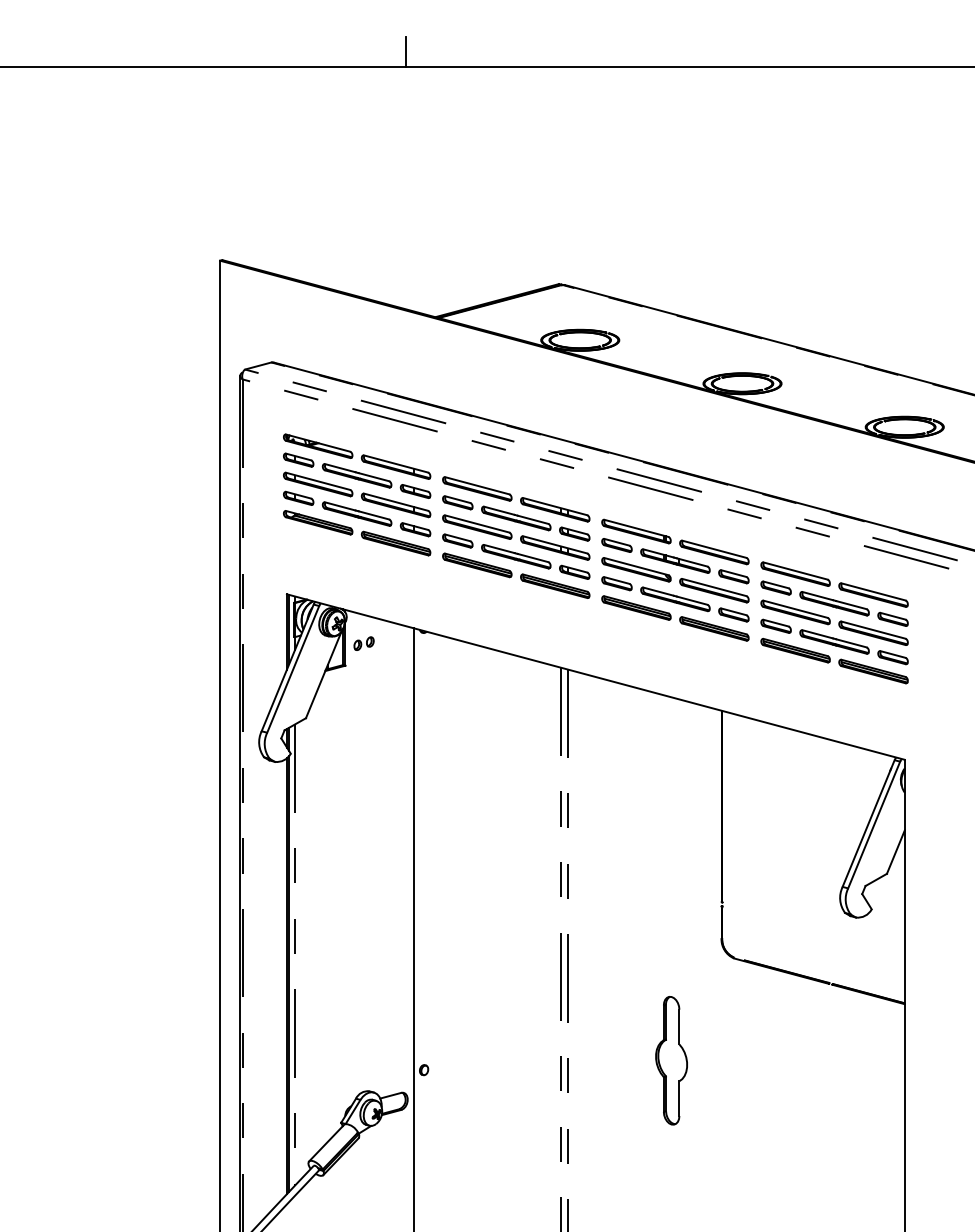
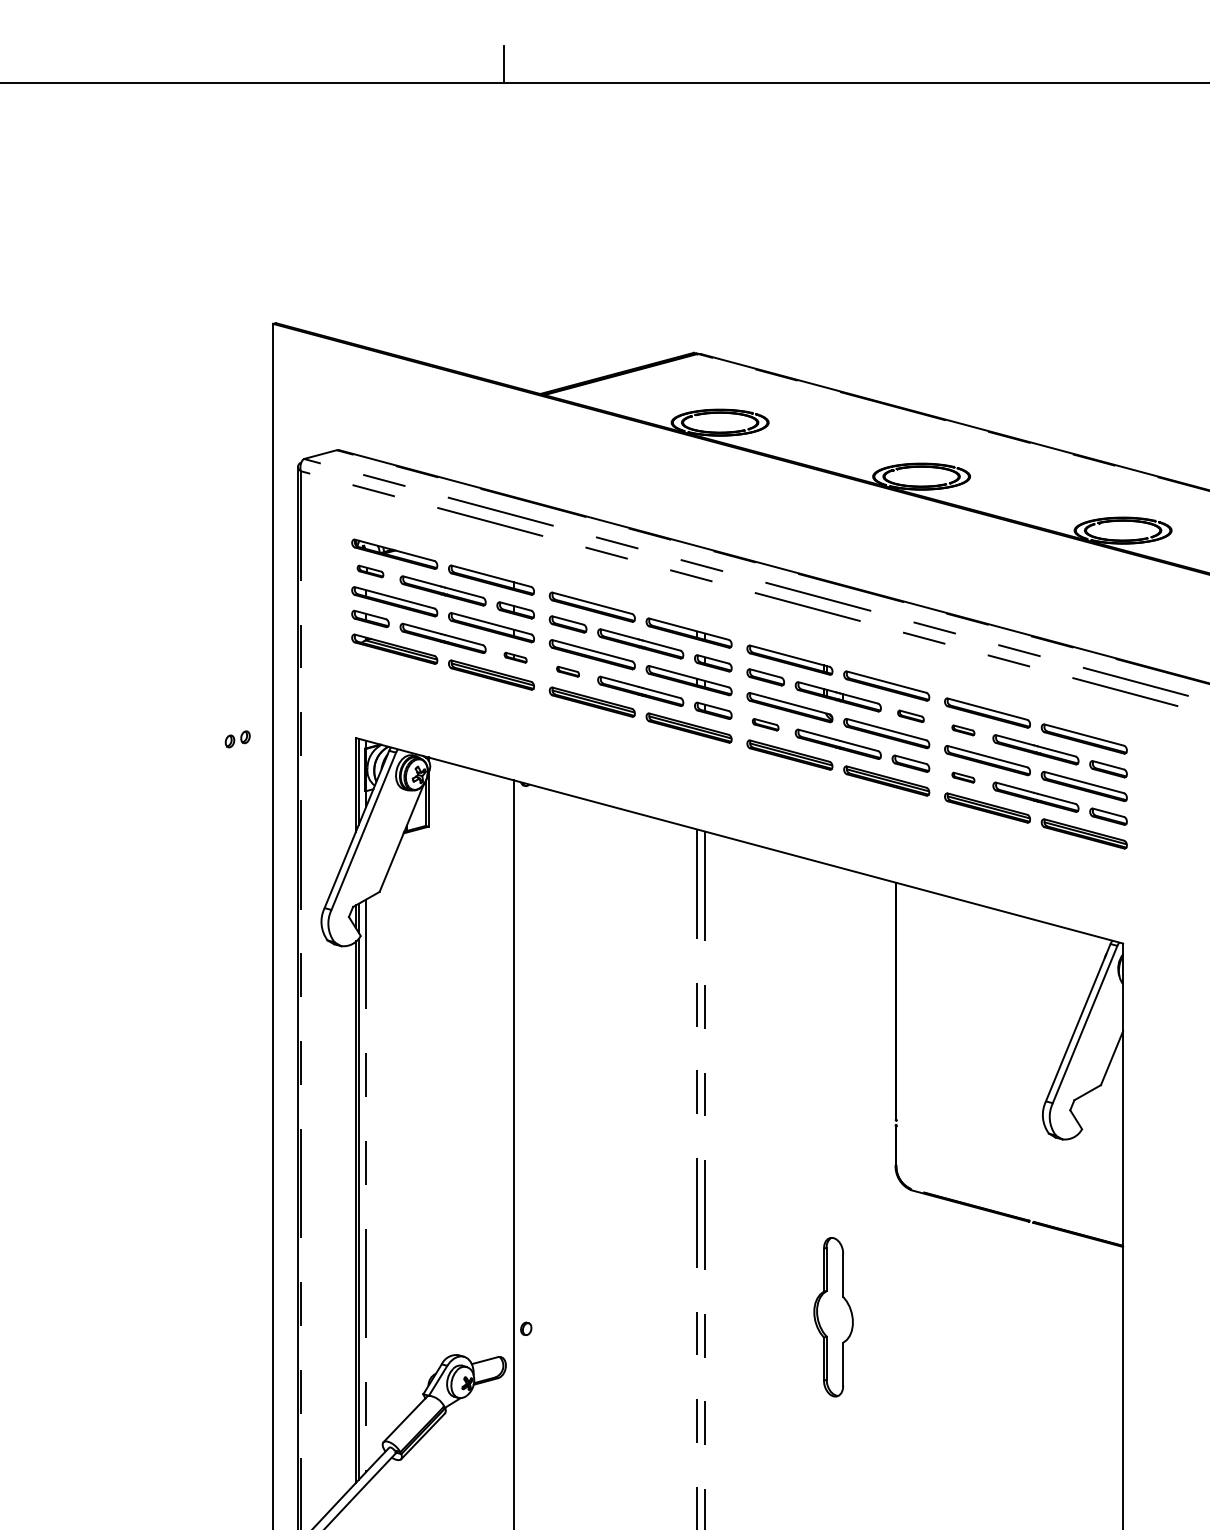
part: (298, 460) -> (370, 571), size x0.7
part: (415, 529) -> (515, 657), size x0.6
part: (457, 540) -> (567, 671), size x0.6
part: (733, 576) -> (910, 716), size x0.7
part: (616, 583) -> (765, 724), size x0.7
part: (776, 588) -> (963, 730), size x0.6
part: (776, 626) -> (963, 777), size x0.6
part: (363, 643) -> (237, 739), moved

